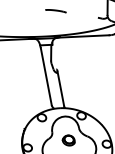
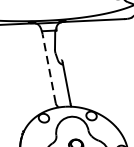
line: (46, 76) -> (49, 68), solid -> dashed

